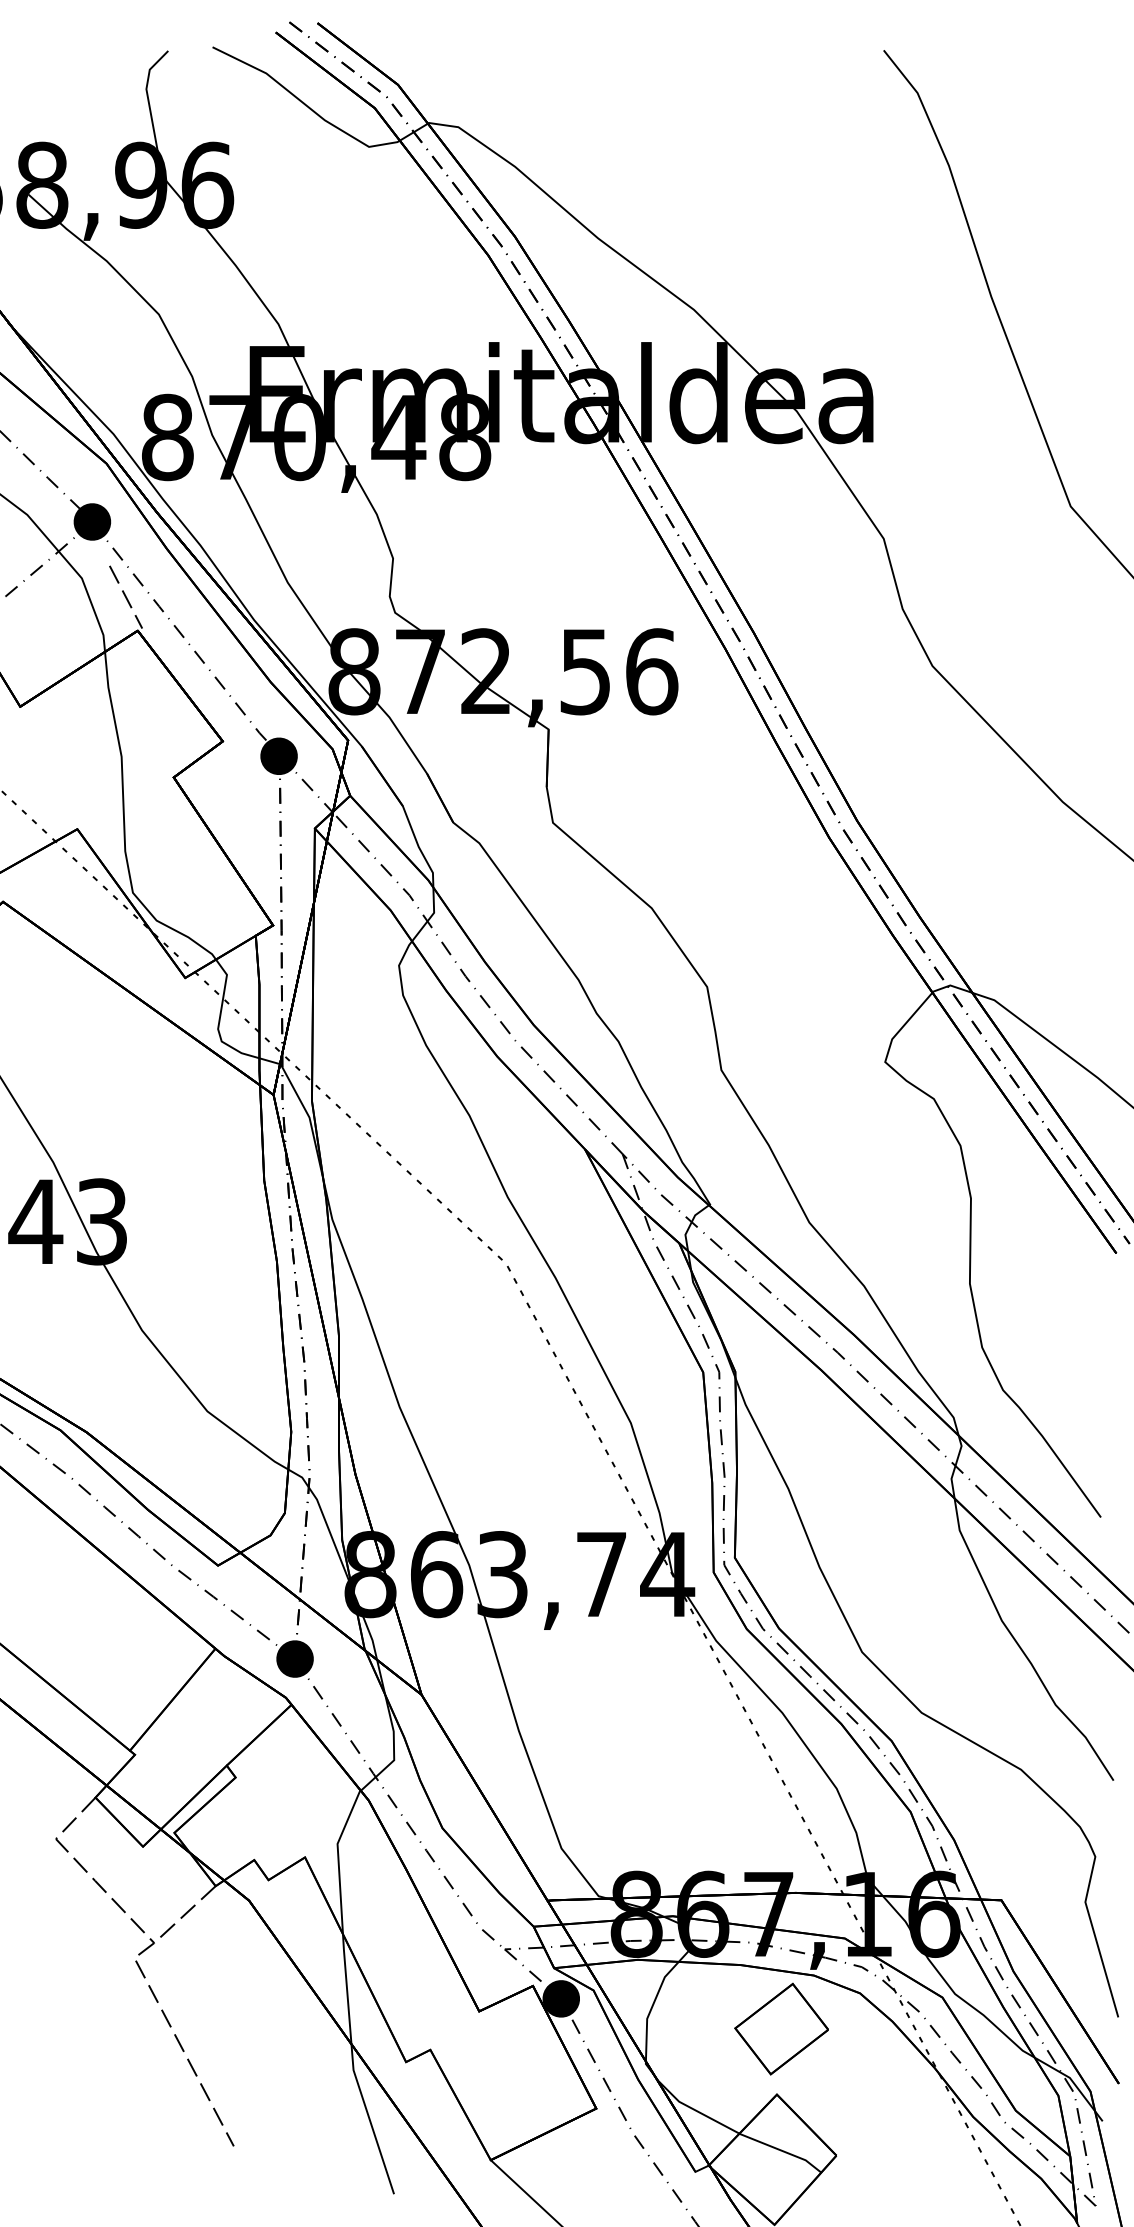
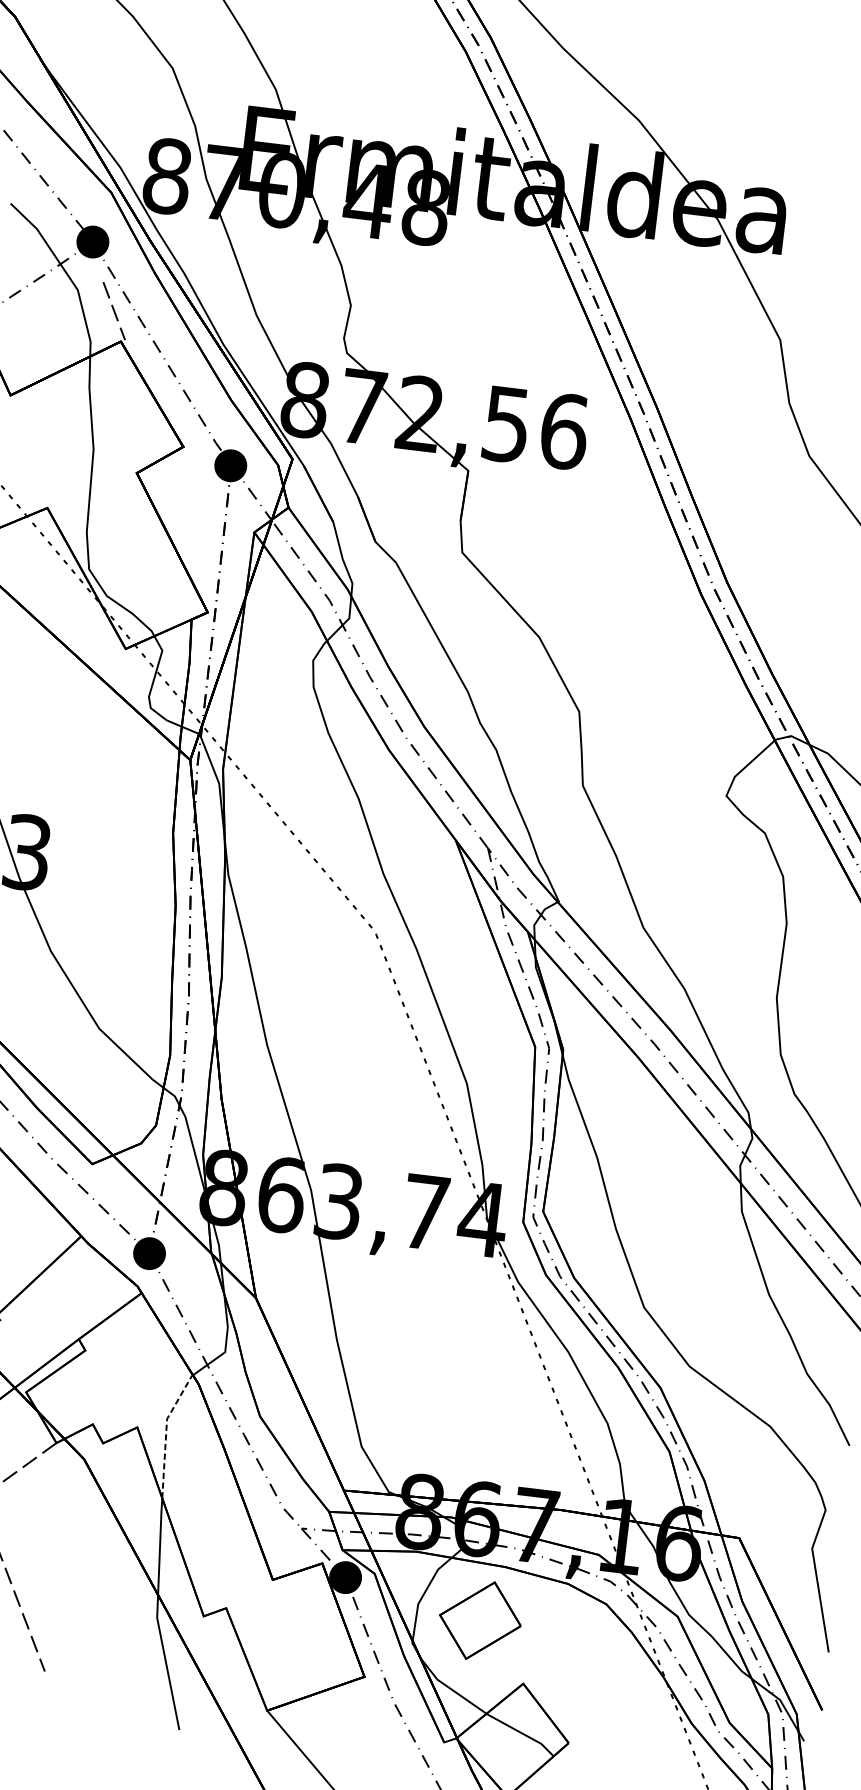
line: (338, 1858) -> (166, 1431), solid -> dashed
part: (781, 2028) -> (480, 1620), moved

